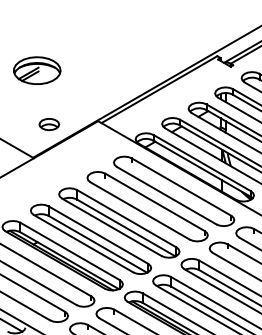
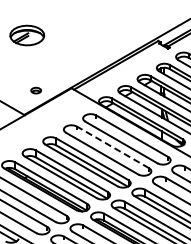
part: (37, 70) -> (27, 35), moved
part: (49, 124) -> (36, 90), size x0.7
line: (155, 202) -> (113, 147), solid -> dashed

